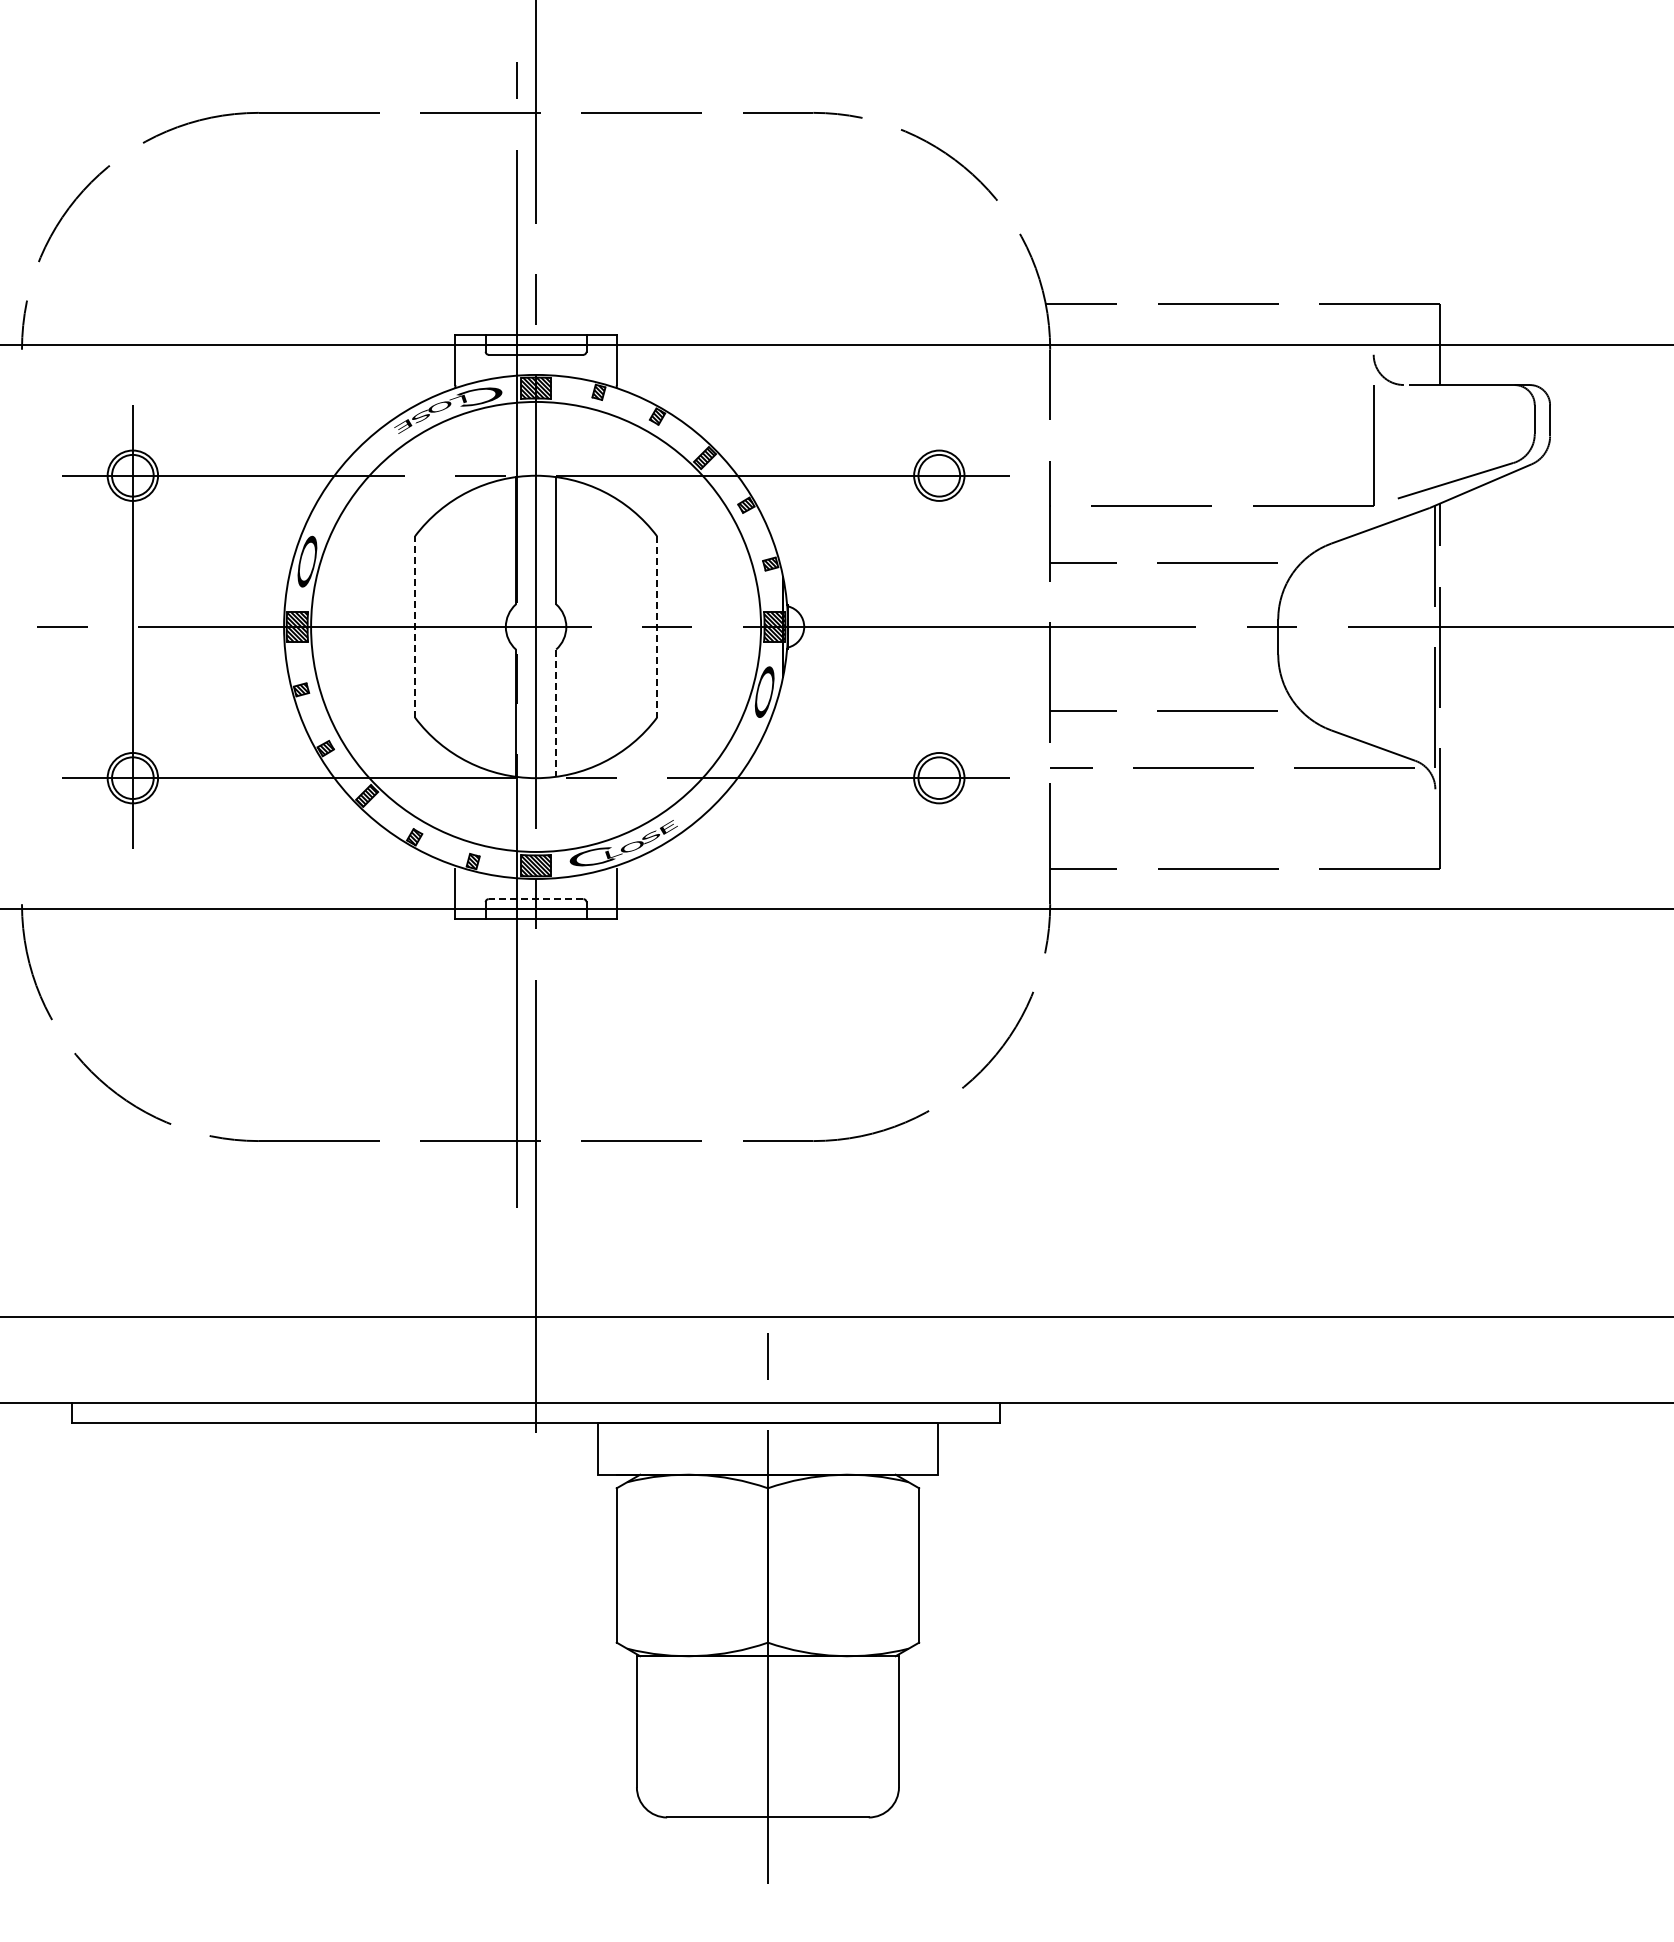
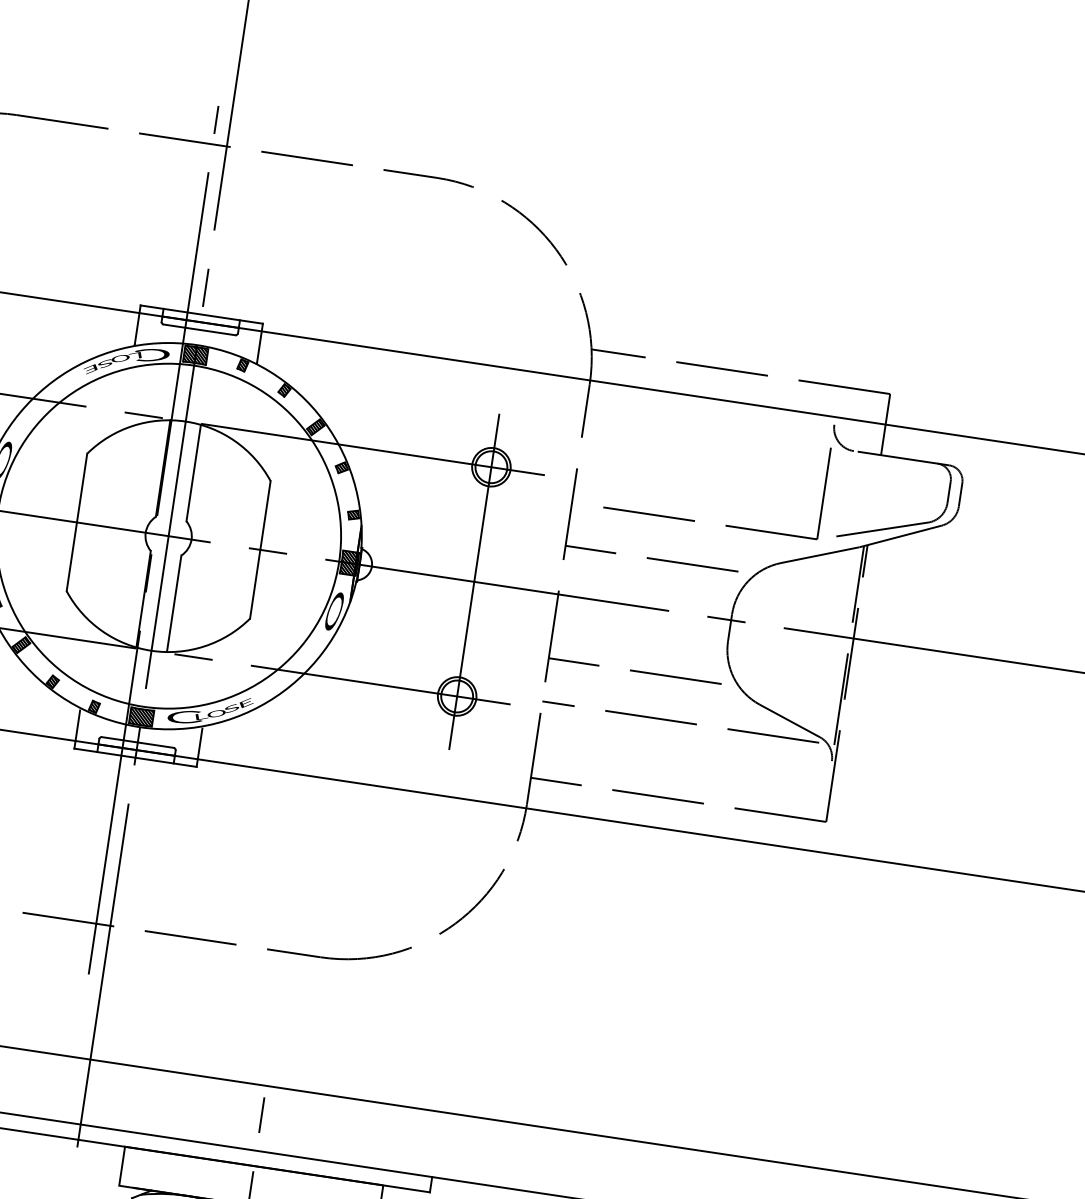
line: (415, 626) -> (77, 522), dashed -> solid
line: (657, 626) -> (260, 549), dashed -> solid
line: (939, 626) -> (474, 581), added
line: (556, 713) -> (174, 604), dashed -> solid
line: (535, 899) -> (137, 742), dashed -> solid

